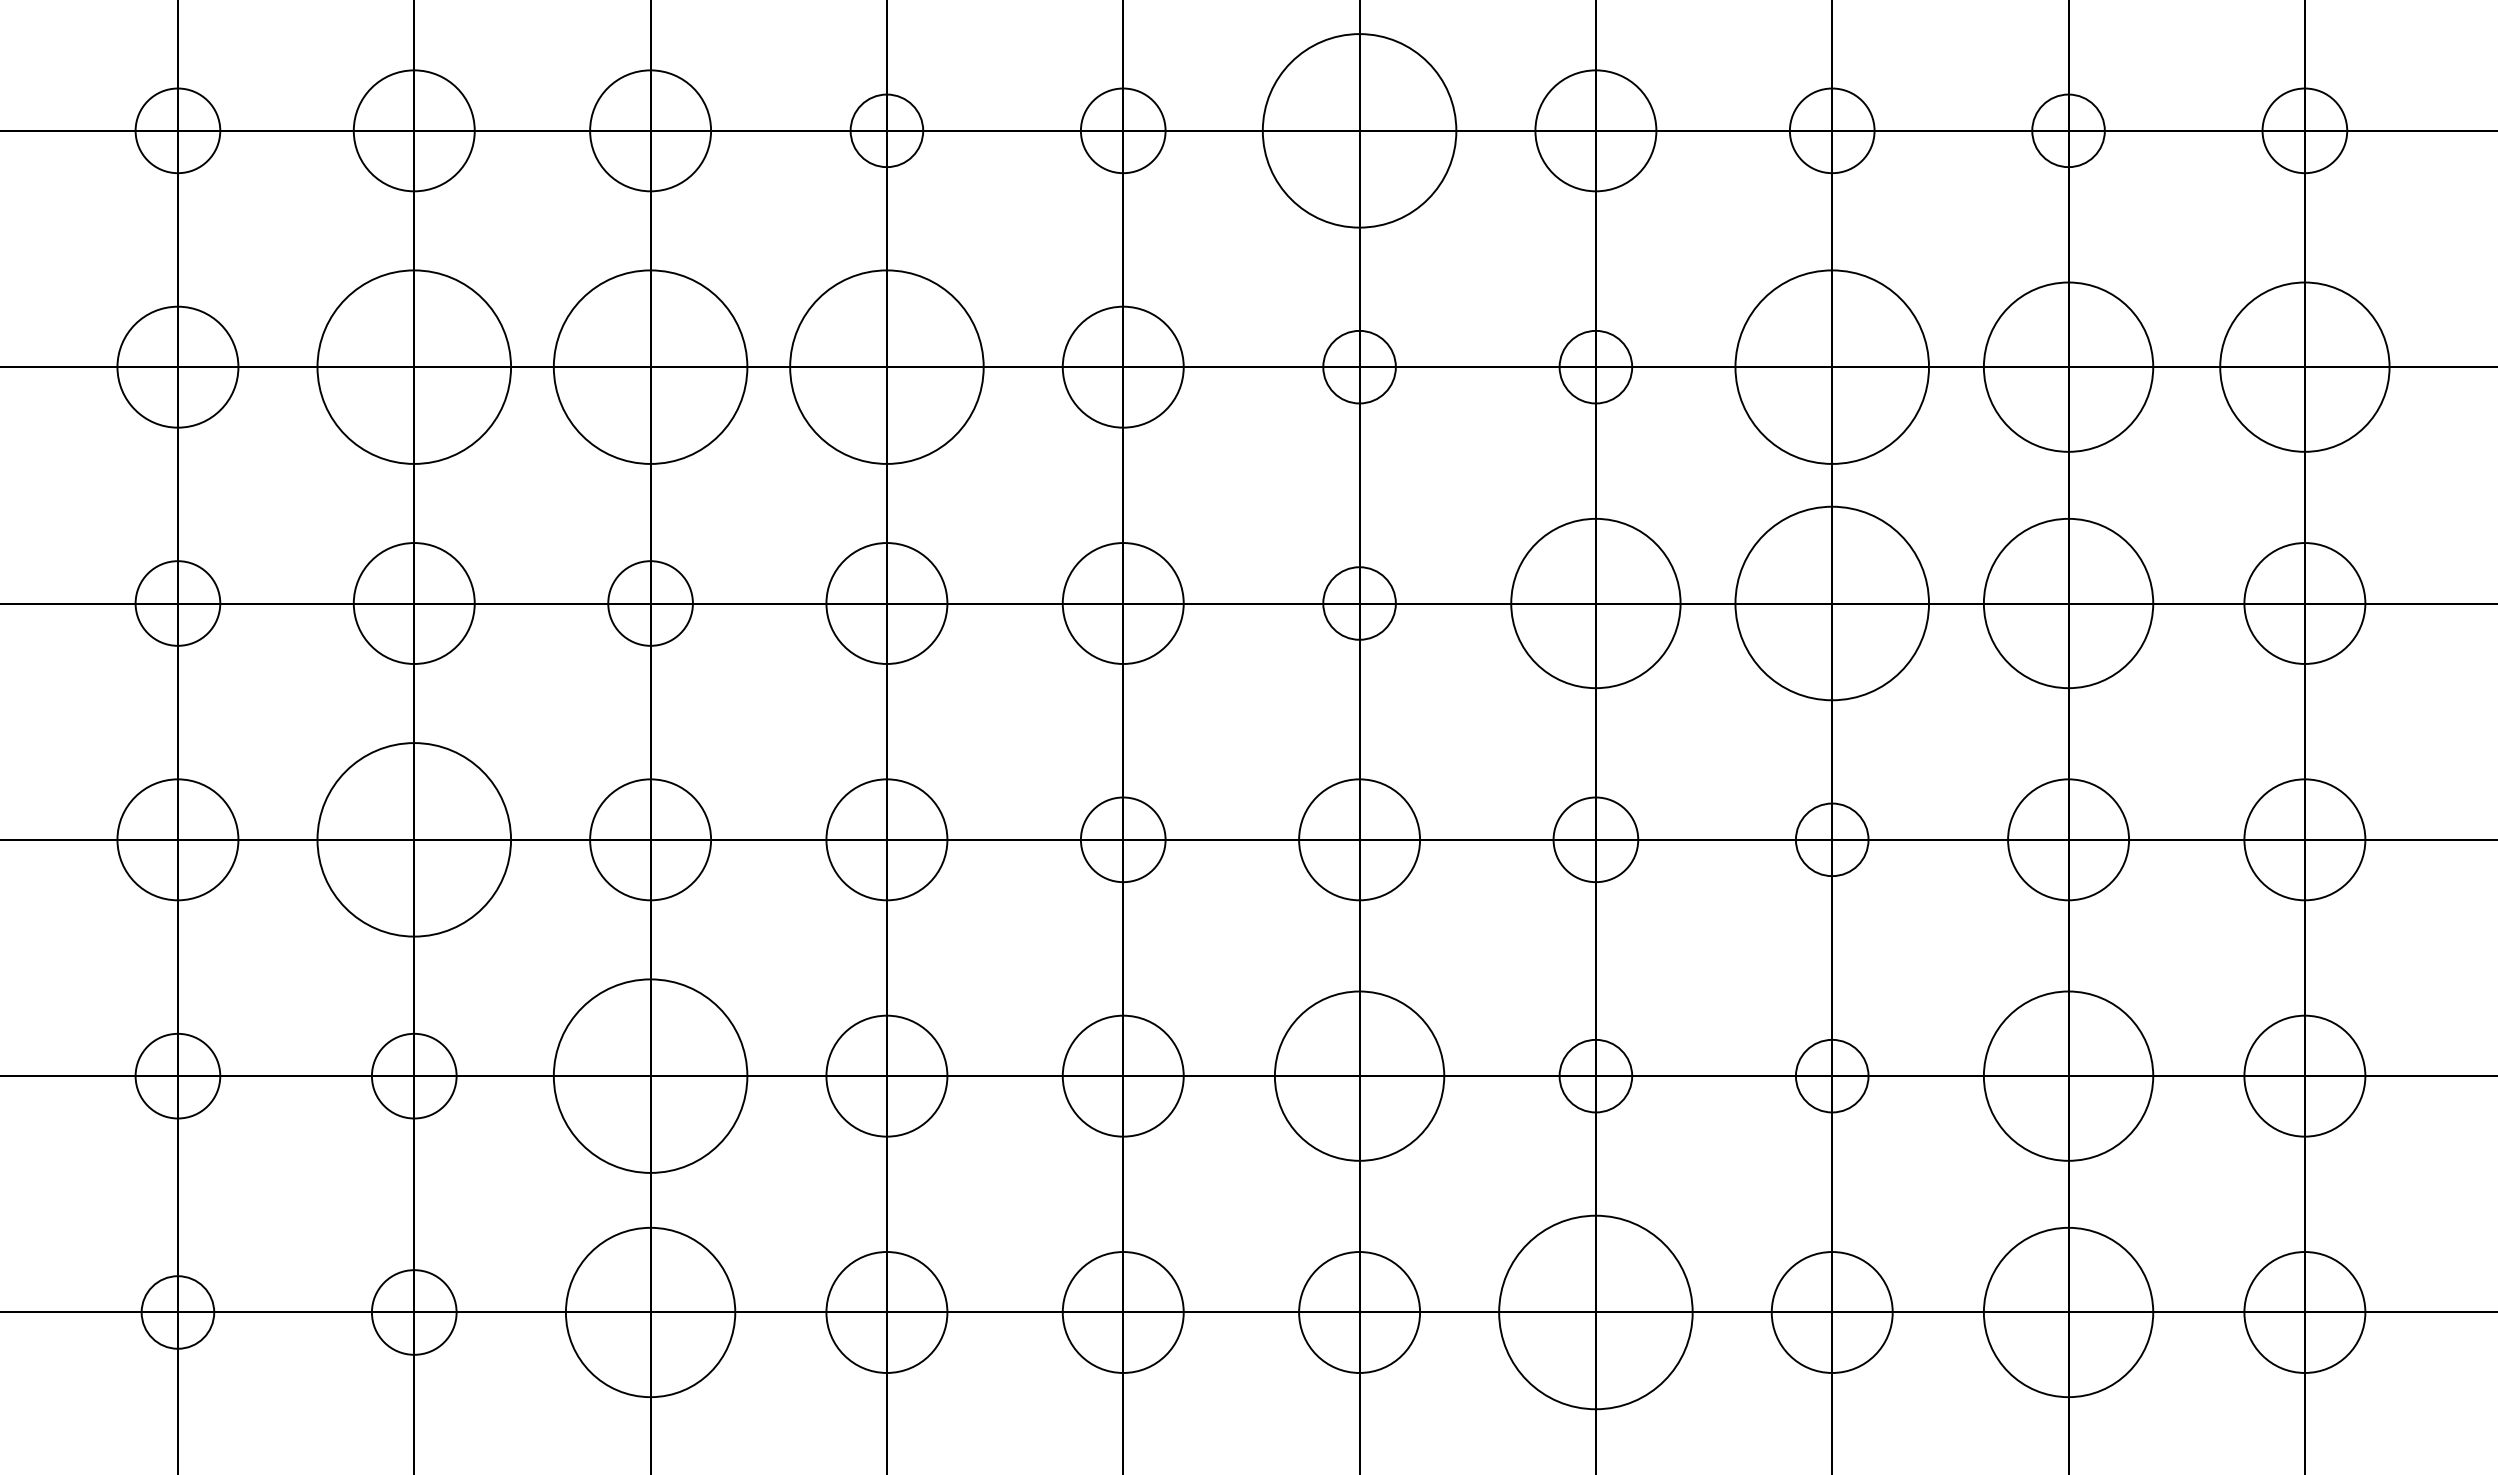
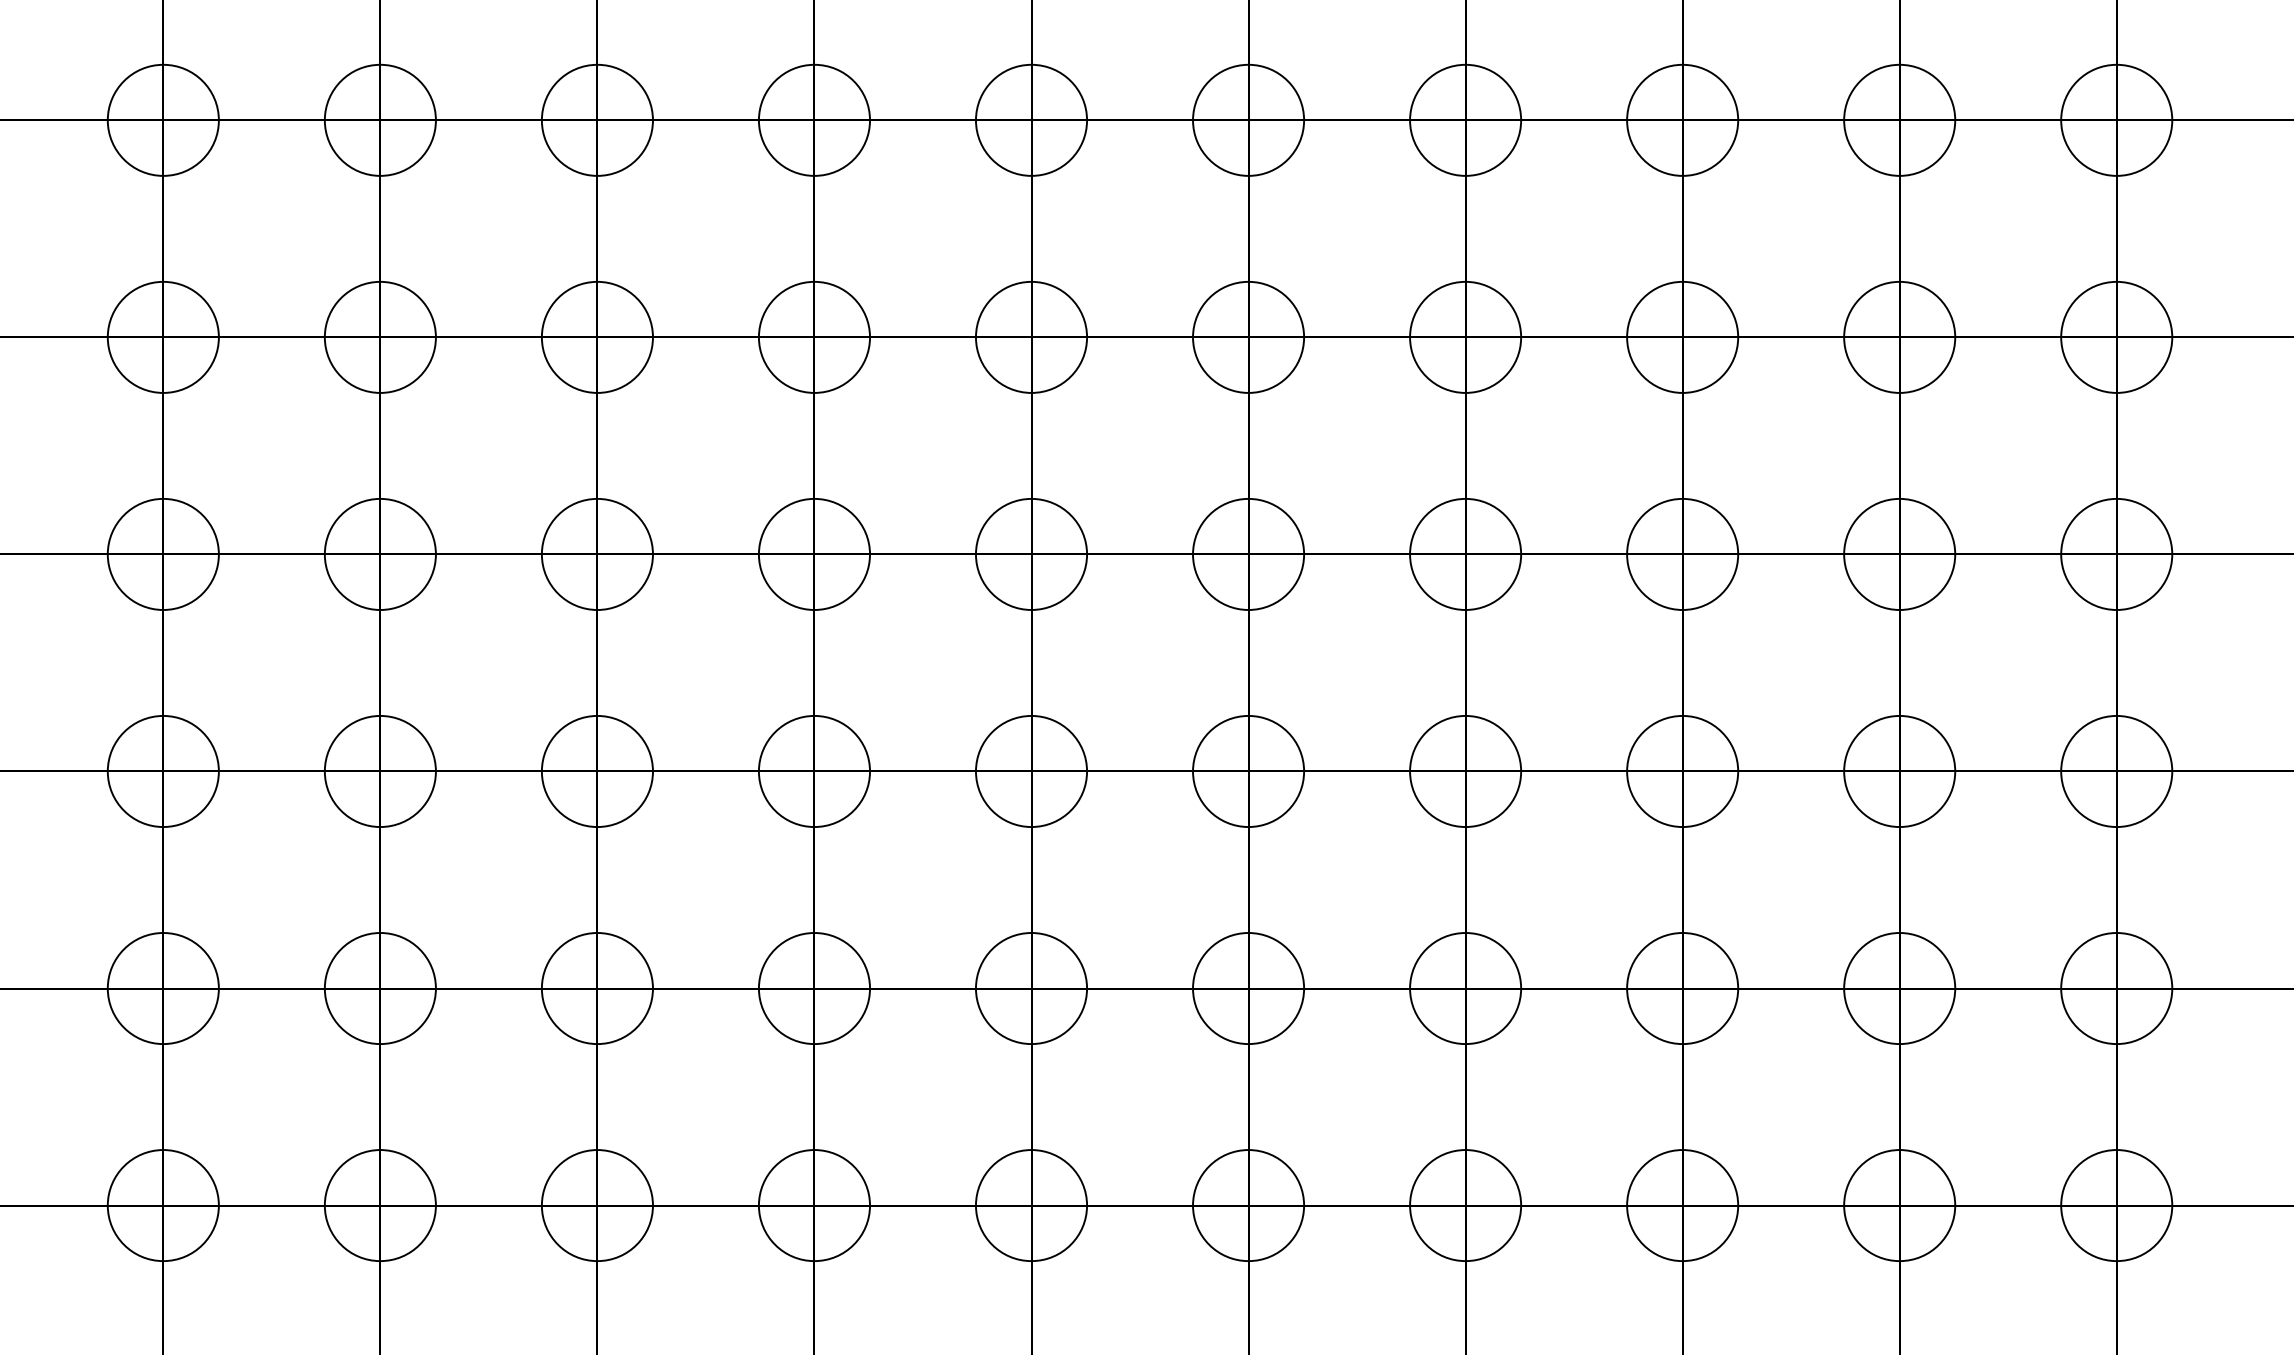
circle: (177, 130) -> (162, 120), size x1.43
circle: (886, 130) -> (814, 120), size x1.67
circle: (1122, 130) -> (1030, 120), size x1.43
circle: (1359, 130) -> (1248, 120), size x0.62
circle: (1831, 130) -> (1681, 120), size x1.43
circle: (2068, 130) -> (1899, 120), size x1.67
circle: (2304, 130) -> (2116, 120), size x1.43
circle: (413, 366) -> (379, 336), size x0.62
circle: (650, 366) -> (597, 336), size x0.62
circle: (886, 366) -> (814, 336), size x0.62
circle: (1359, 366) -> (1248, 336), size x1.67
circle: (1595, 366) -> (1465, 336), size x1.67
circle: (1831, 366) -> (1681, 336), size x0.62
circle: (2068, 366) -> (1899, 336), size x0.71
circle: (2304, 366) -> (2116, 336), size x0.71
circle: (177, 603) -> (162, 554), size x1.43
circle: (650, 603) -> (597, 554), size x1.43
circle: (1359, 603) -> (1248, 554), size x1.67
circle: (1595, 603) -> (1465, 554), size x0.71
circle: (1831, 603) -> (1681, 554), size x0.62
circle: (2068, 603) -> (1899, 554), size x0.71
circle: (413, 839) -> (379, 771), size x0.62
circle: (1122, 839) -> (1030, 771), size x1.43
circle: (1595, 839) -> (1465, 771), size x1.43
circle: (1831, 839) -> (1681, 771), size x1.67
circle: (177, 1075) -> (162, 987), size x1.43
circle: (413, 1075) -> (379, 987), size x1.43
circle: (650, 1075) -> (597, 987), size x0.62
circle: (1359, 1075) -> (1248, 987), size x0.71
circle: (1595, 1075) -> (1465, 987), size x1.67
circle: (1831, 1075) -> (1681, 987), size x1.67
circle: (2068, 1075) -> (1899, 987), size x0.71
circle: (177, 1312) -> (162, 1205), size x1.67
circle: (413, 1312) -> (379, 1205), size x1.43
circle: (650, 1312) -> (597, 1205), size x0.71
circle: (1595, 1312) -> (1465, 1205), size x0.62
circle: (2068, 1312) -> (1899, 1205), size x0.71

